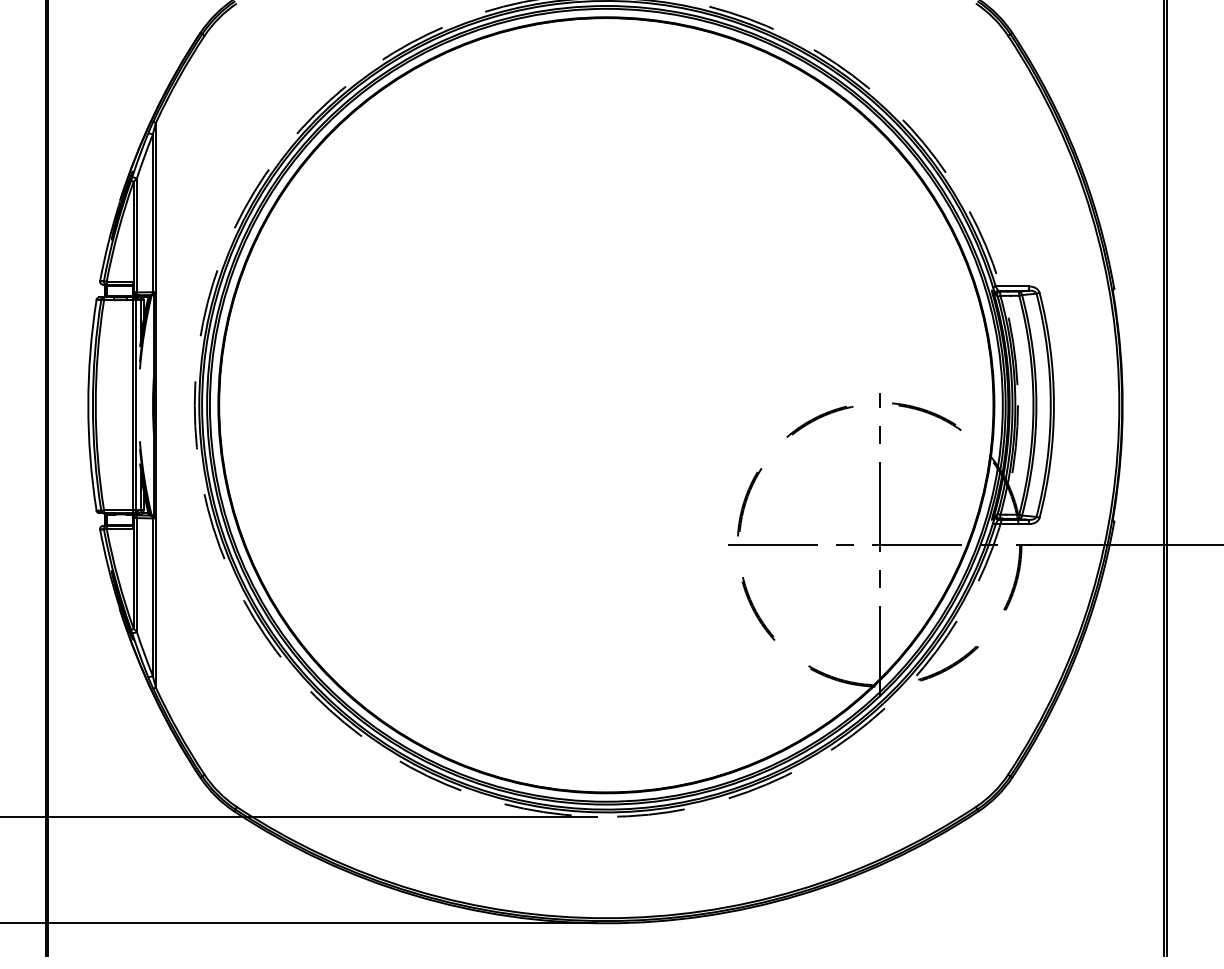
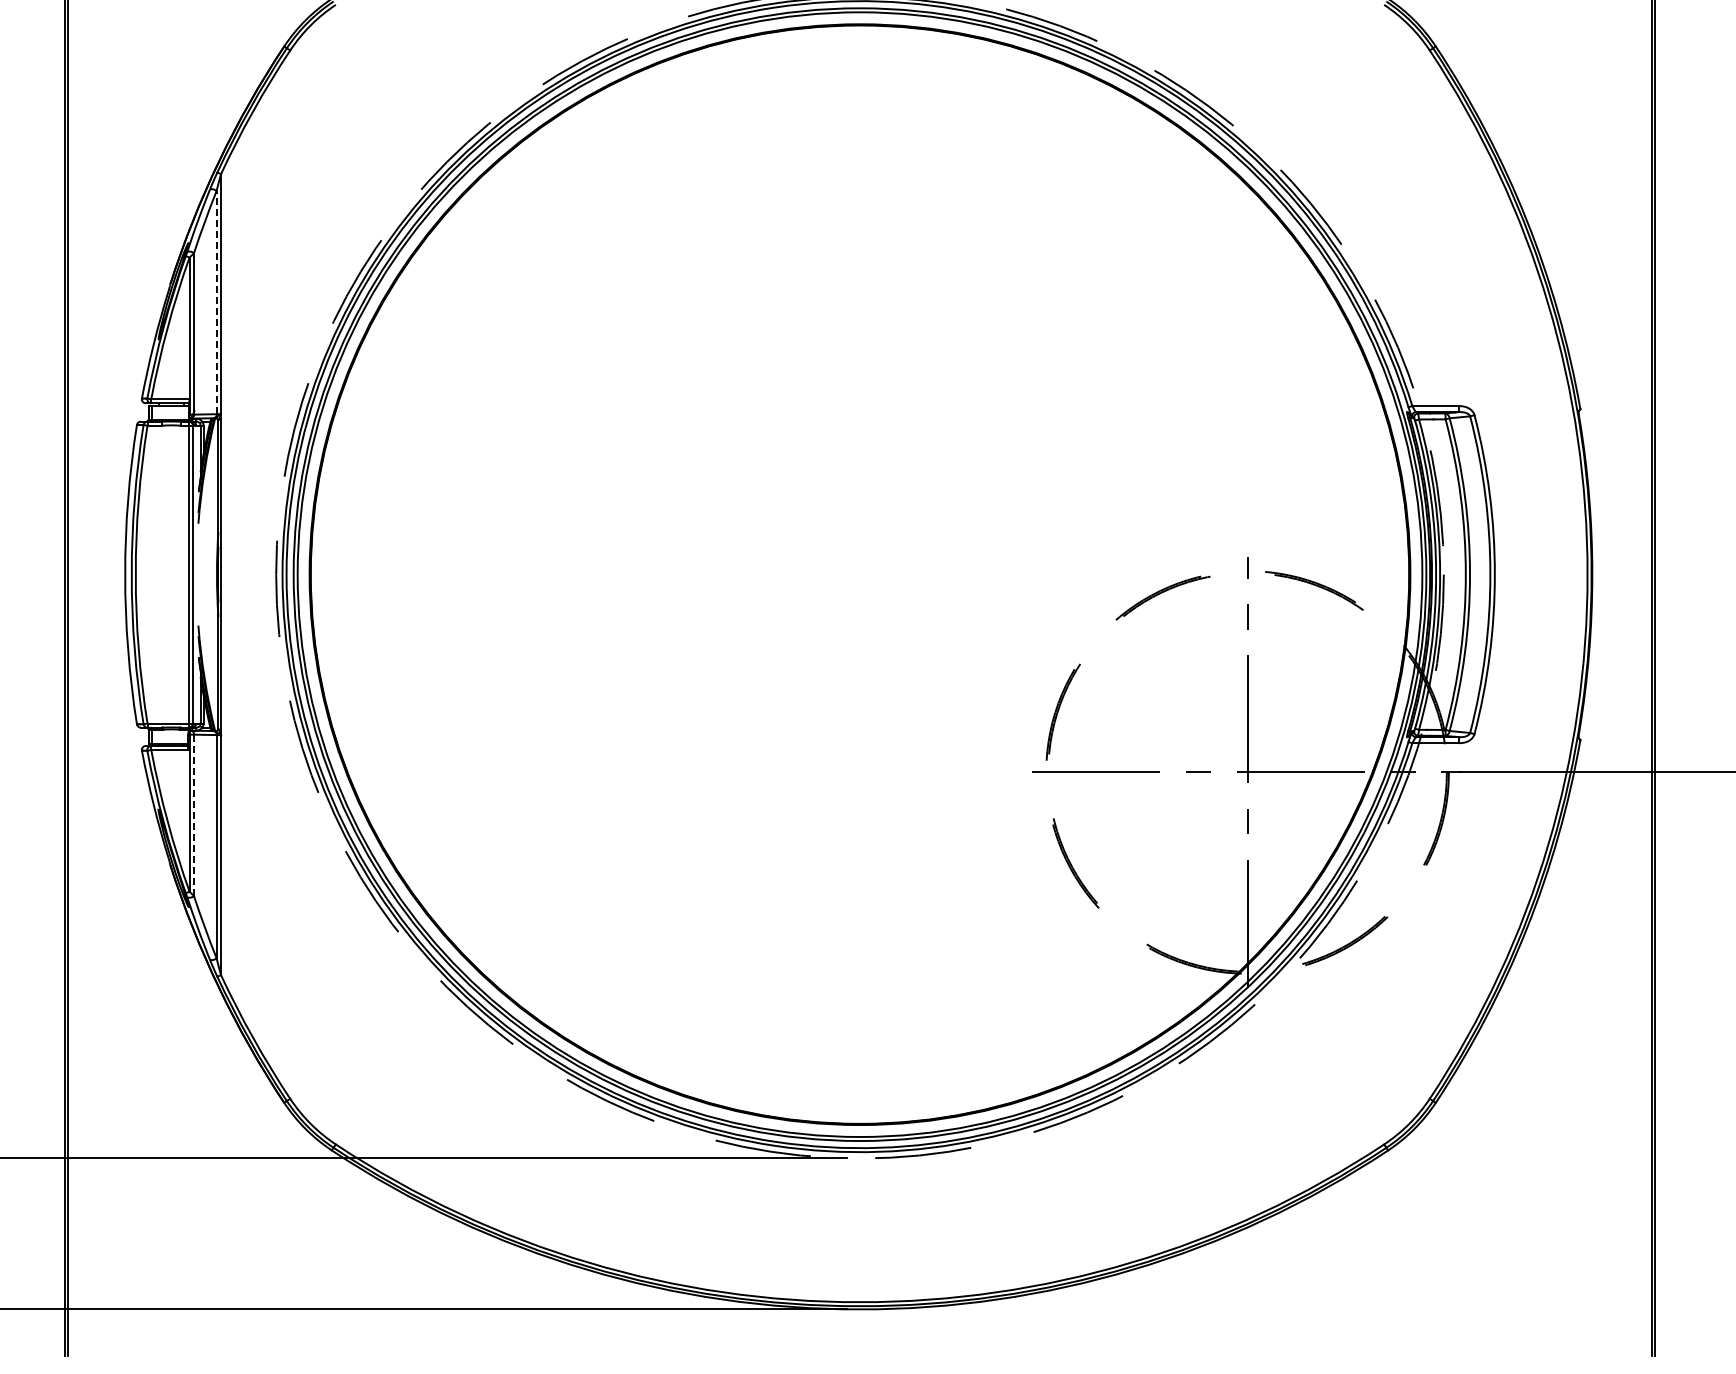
line: (152, 213) -> (216, 302), solid -> dashed
line: (137, 575) -> (194, 815), solid -> dashed

